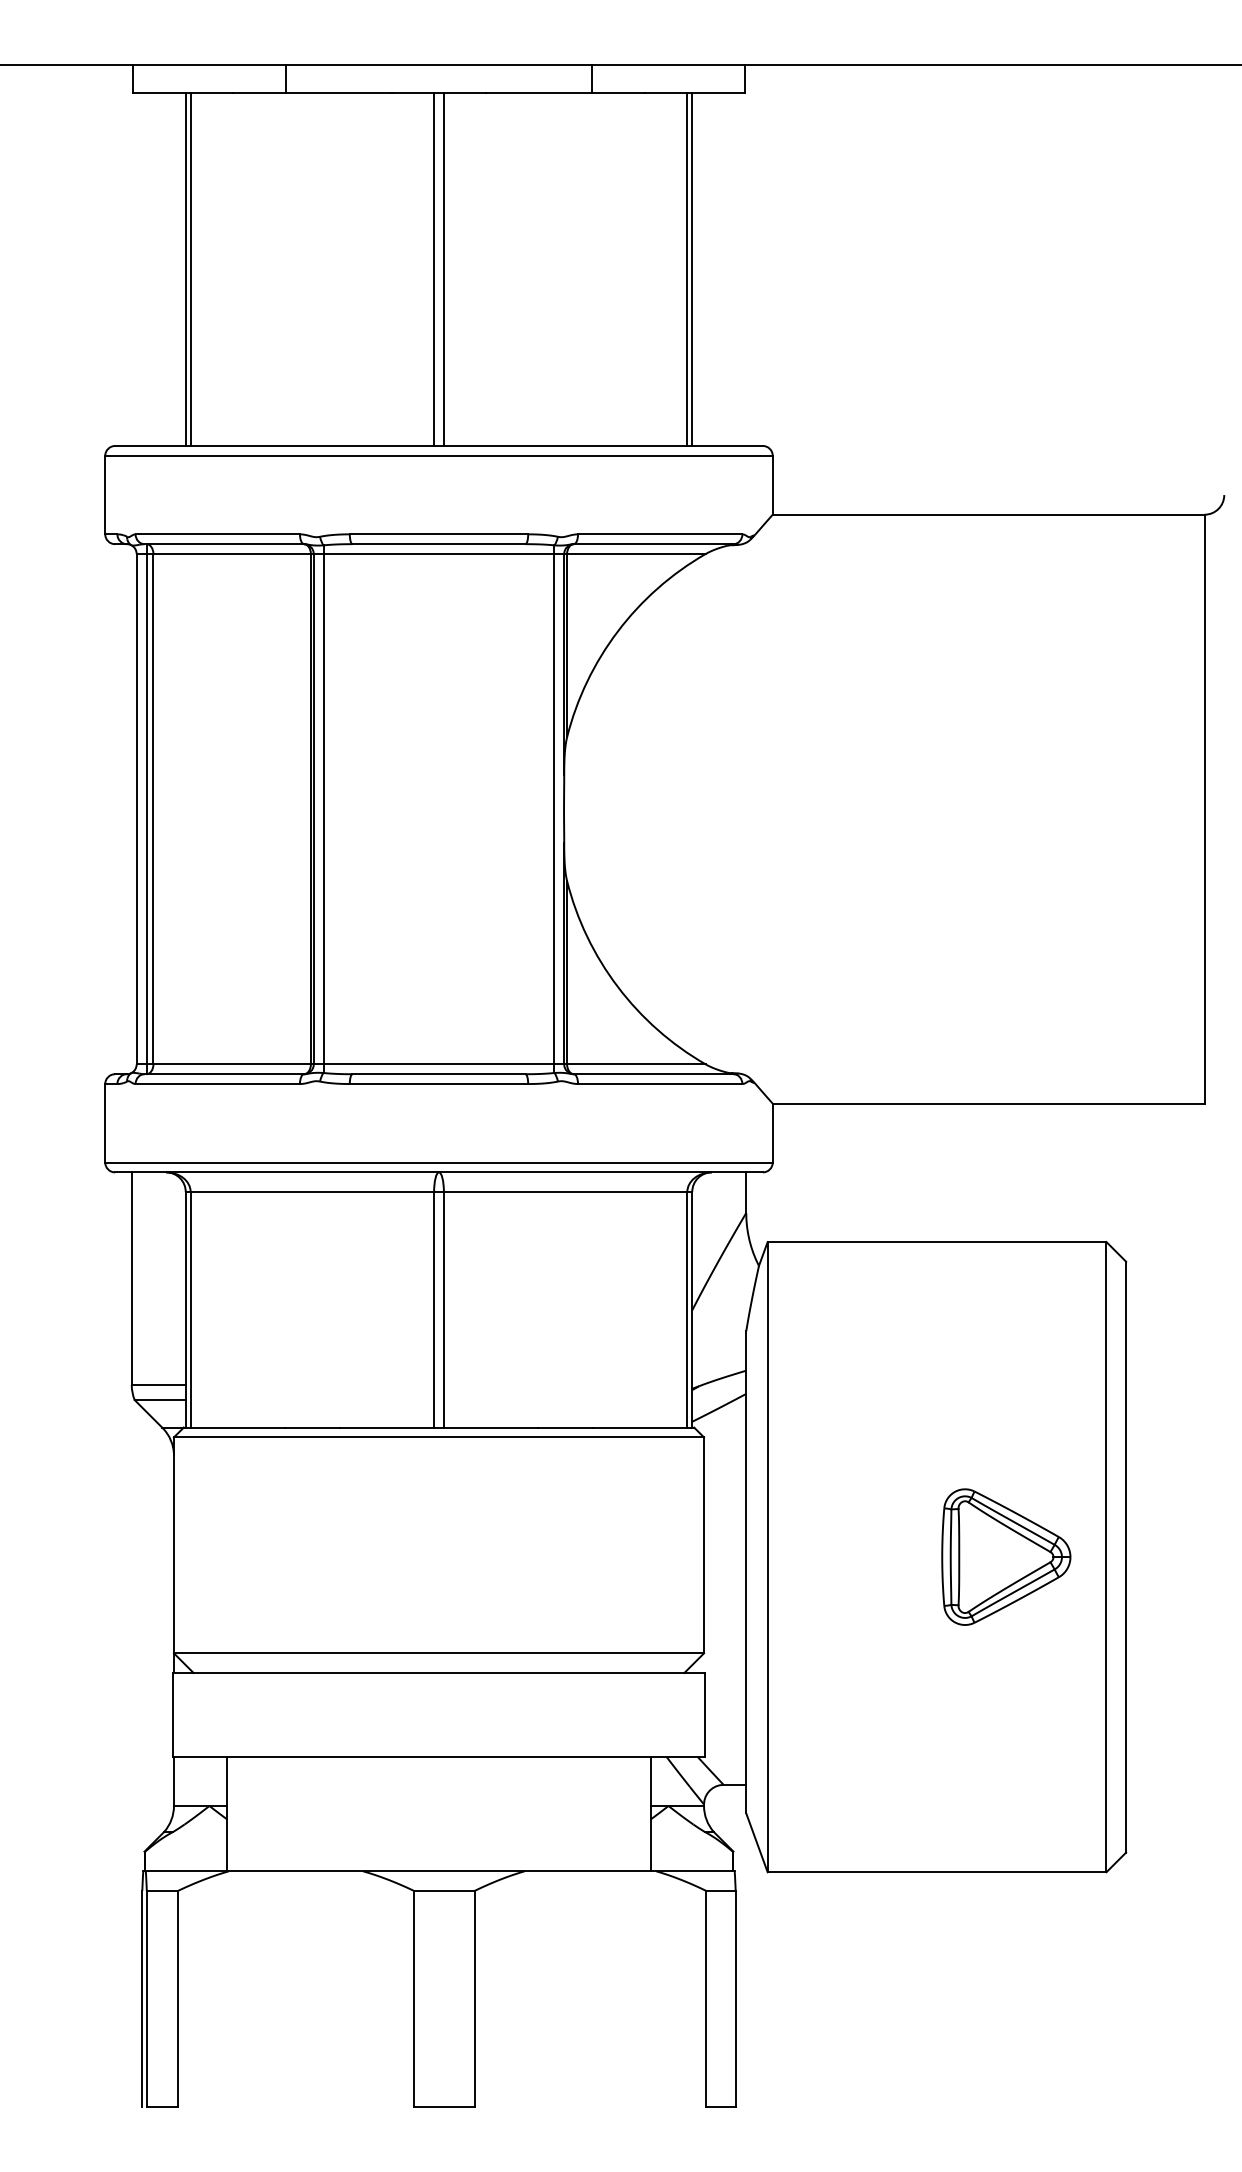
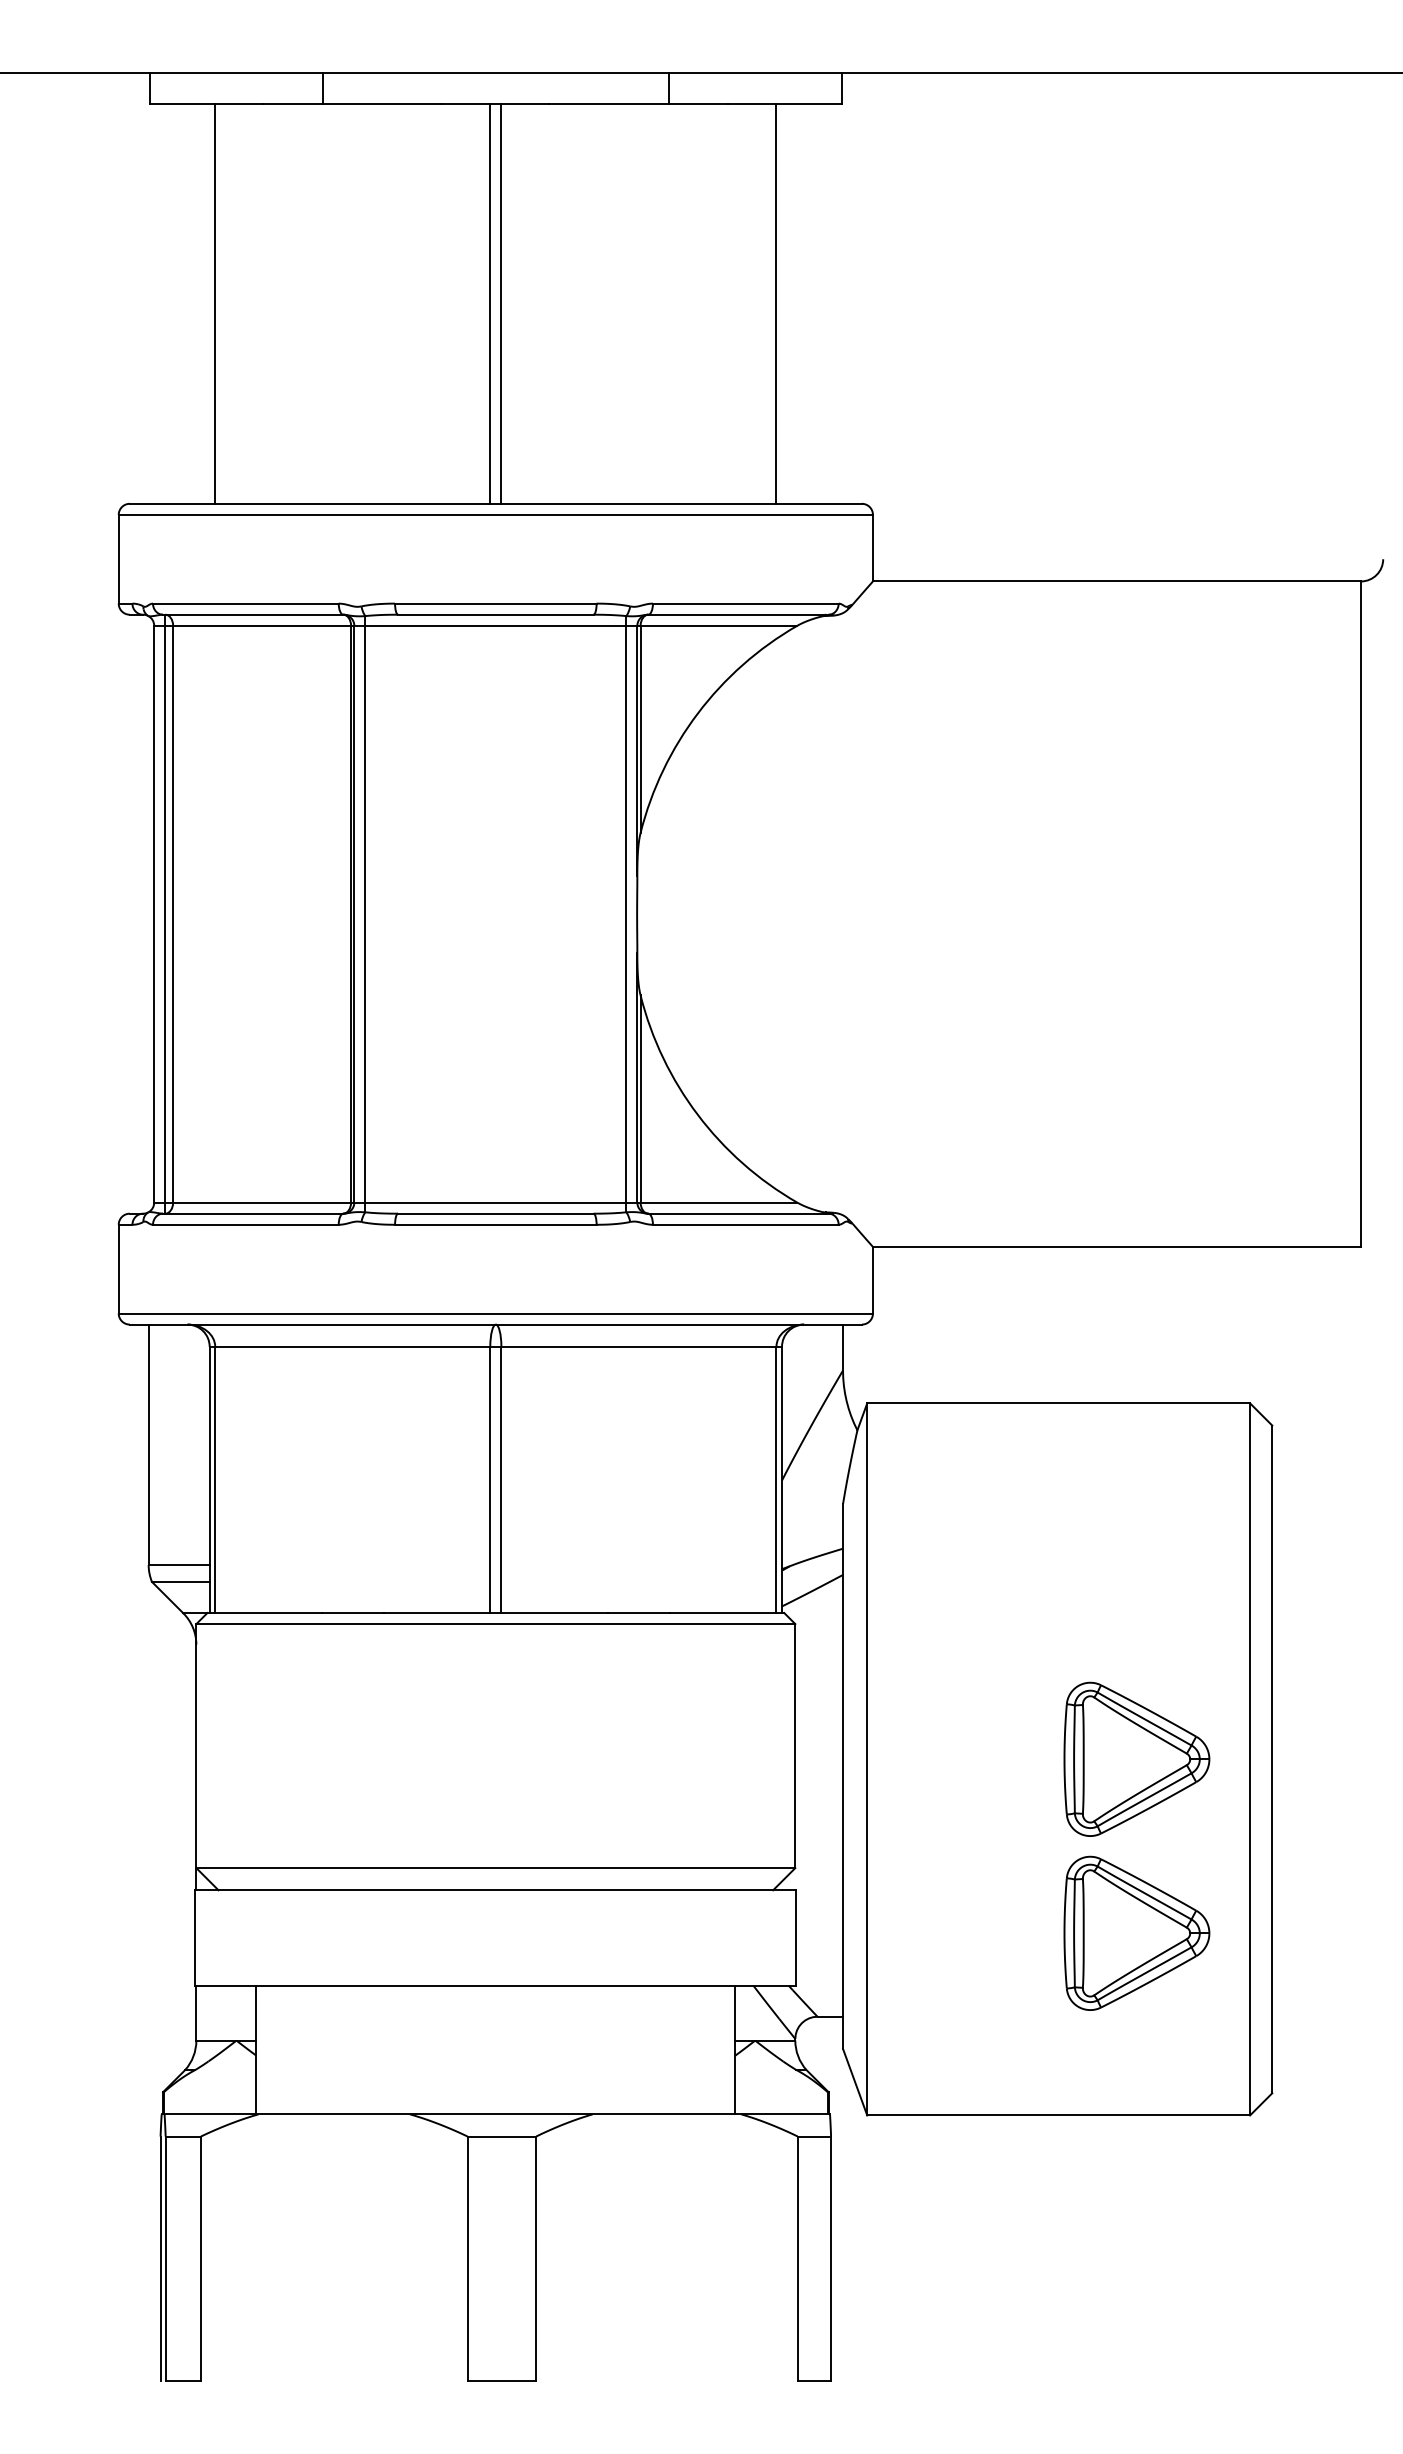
line: (185, 269) -> (209, 304), removed
line: (692, 269) -> (782, 304), removed
part: (1006, 1710) -> (1137, 1932), added

